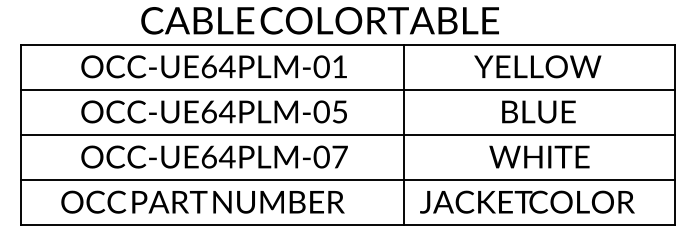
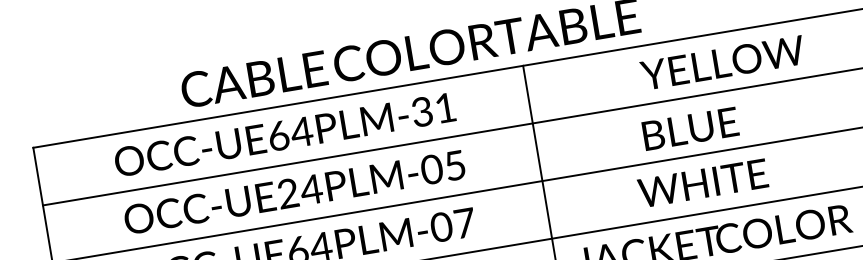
text: (321, 66) -> (421, 111), OCC-UE64PLM-01 -> OCC-UE64PLM-31
text: (537, 66) -> (722, 62), moved
text: (208, 111) -> (287, 193), OCC-UE64PLM-05 -> OCC-UE24PLM-05
text: (538, 111) -> (689, 128), moved
text: (539, 156) -> (703, 182), moved

